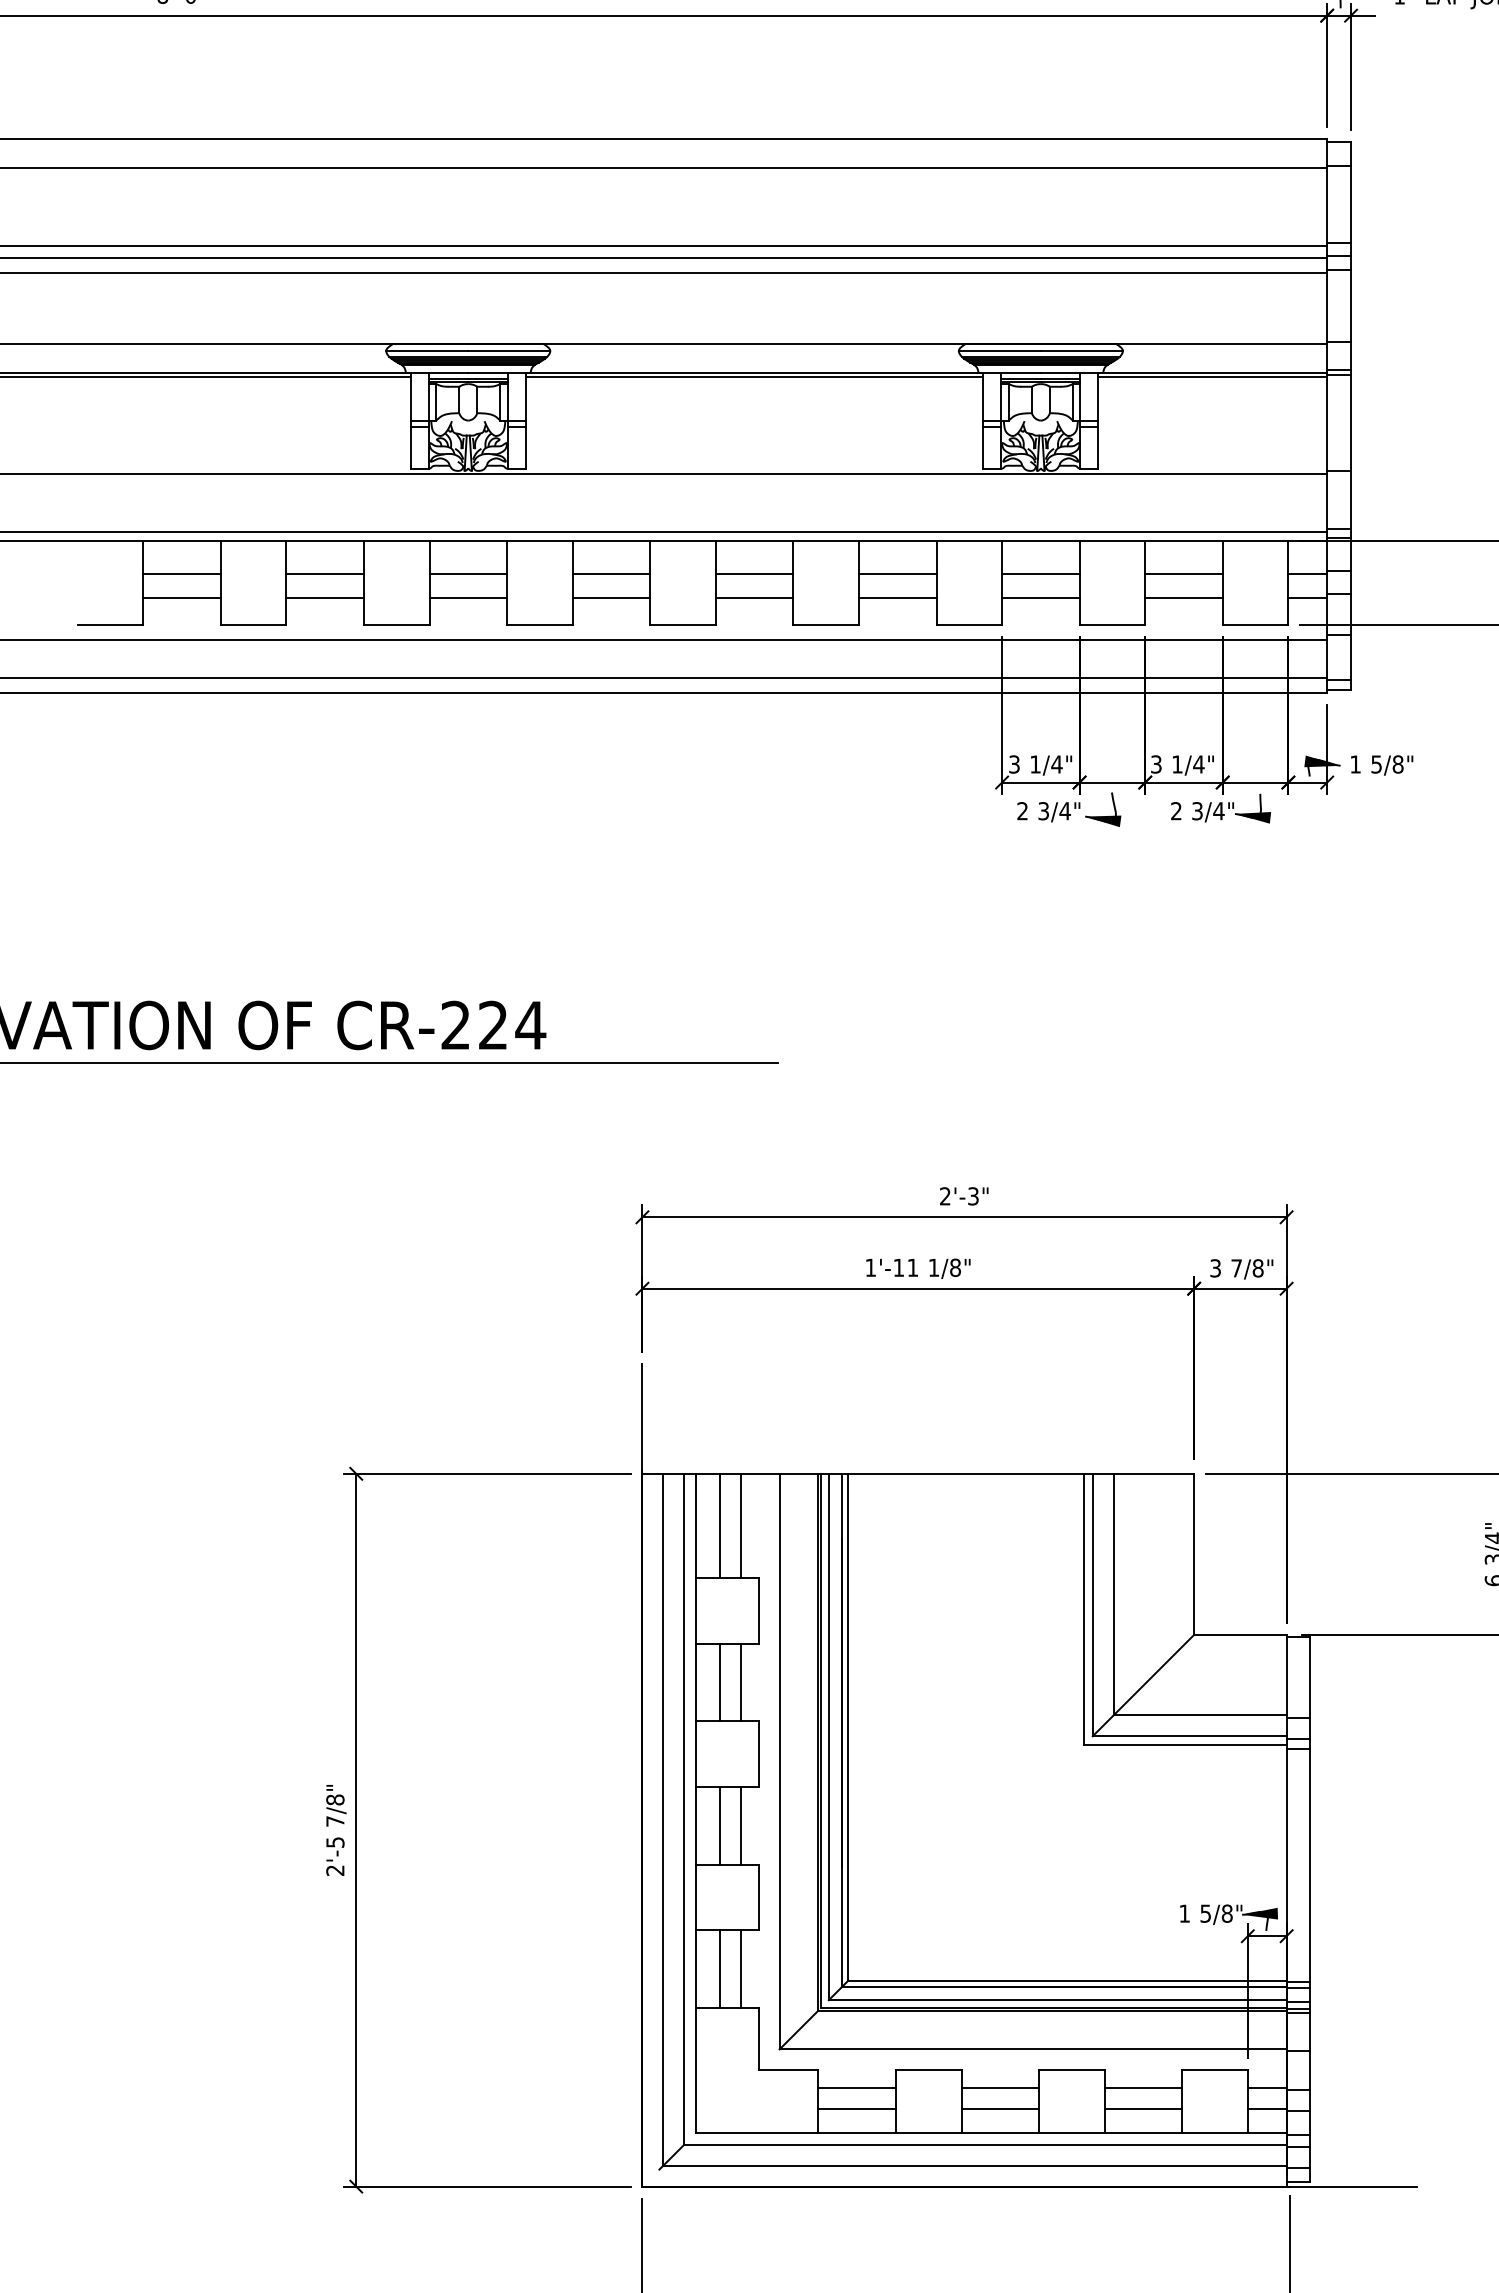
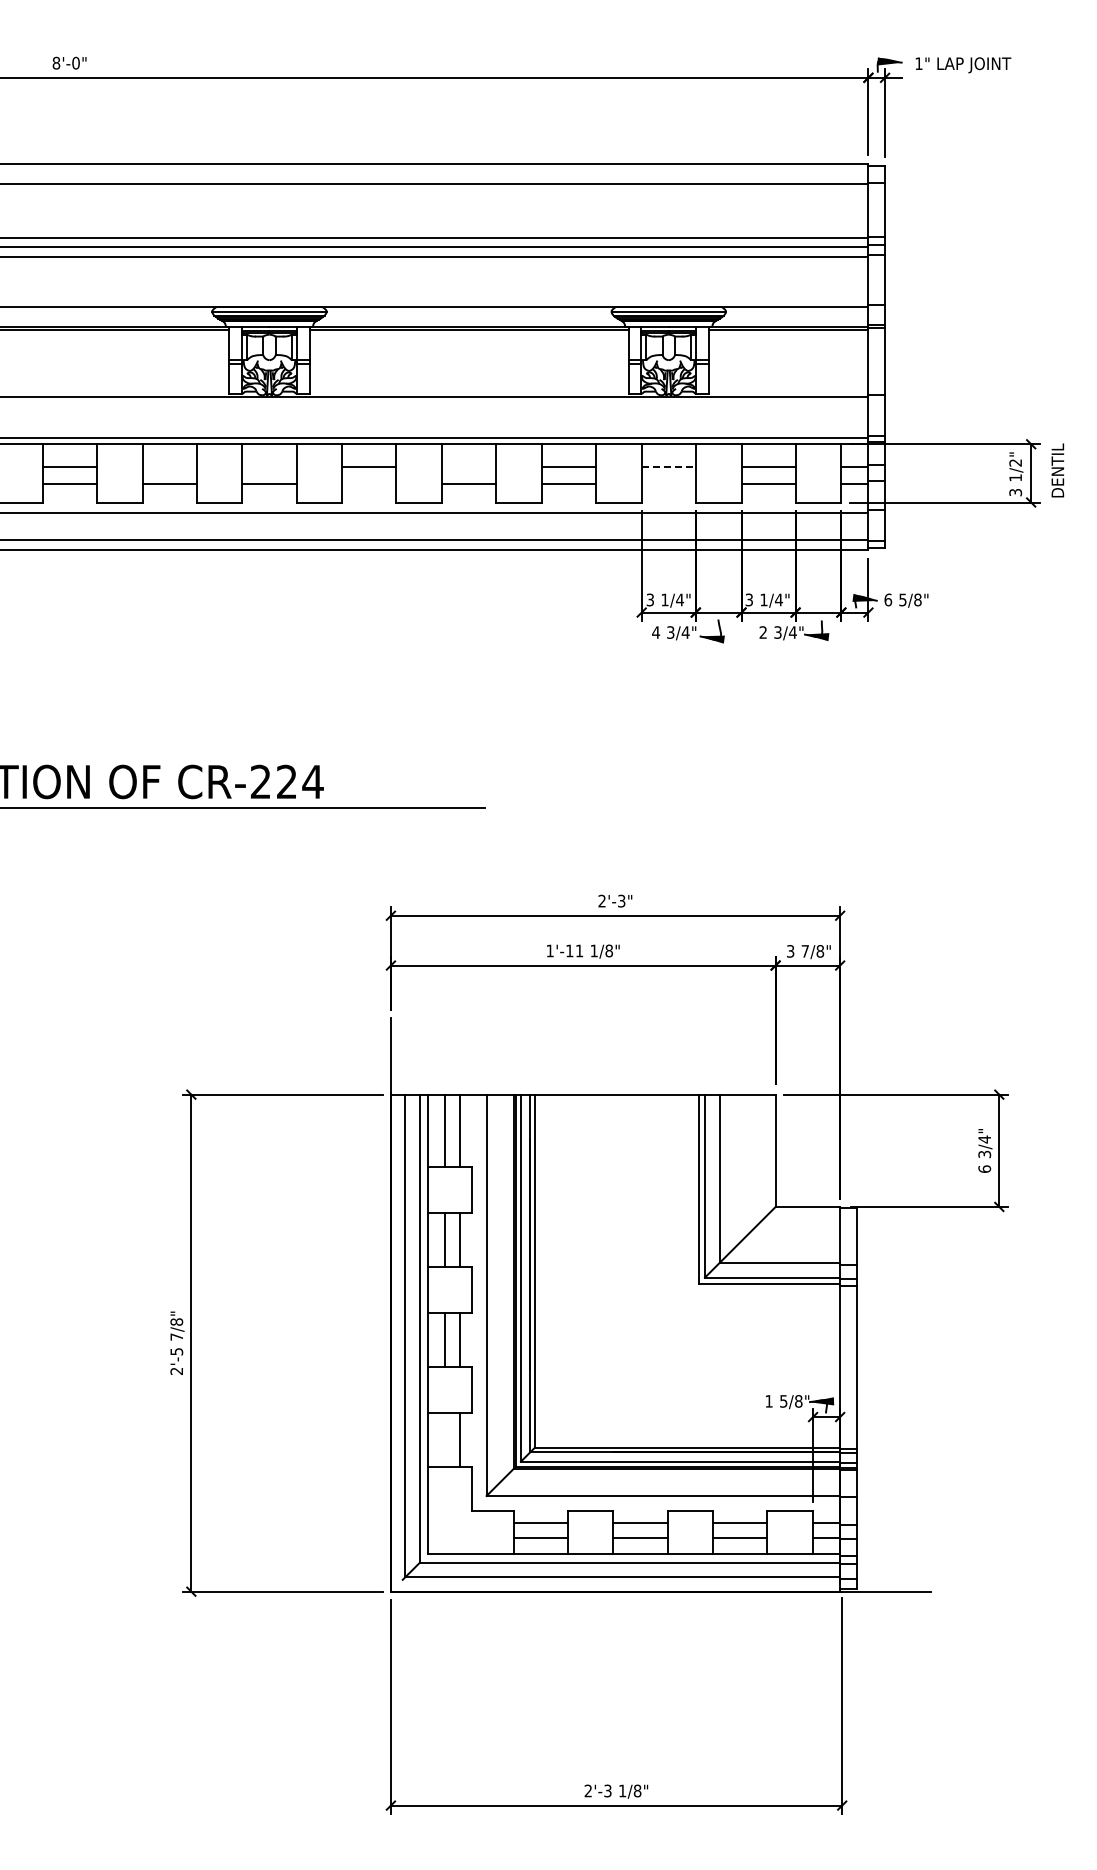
line: (324, 574) -> (169, 467), removed
line: (468, 574) -> (269, 467), removed
line: (755, 574) -> (469, 467), removed
line: (1041, 574) -> (669, 467), solid -> dashed
line: (611, 597) -> (369, 483), removed
line: (1040, 597) -> (668, 483), removed
text: (1355, 763) -> (888, 599), 1 -> 6
text: (1023, 811) -> (656, 632), 2 -> 4
line: (719, 1968) -> (444, 1439), removed

